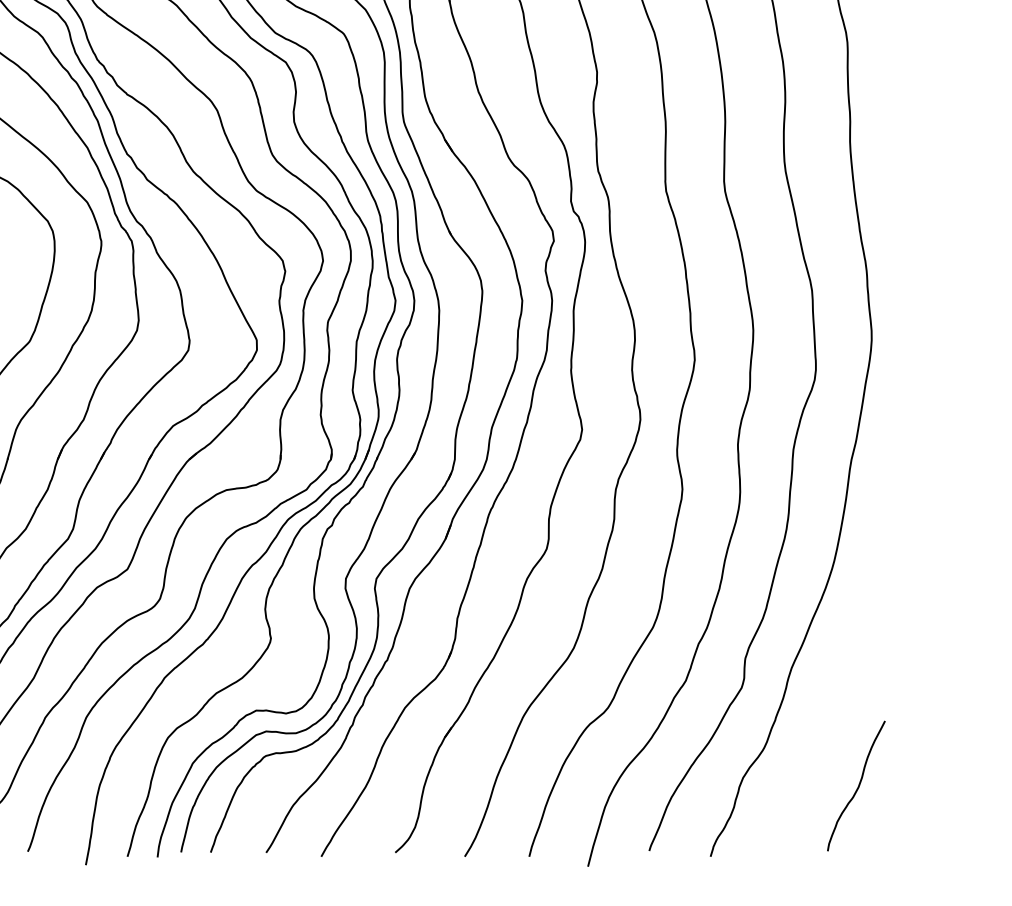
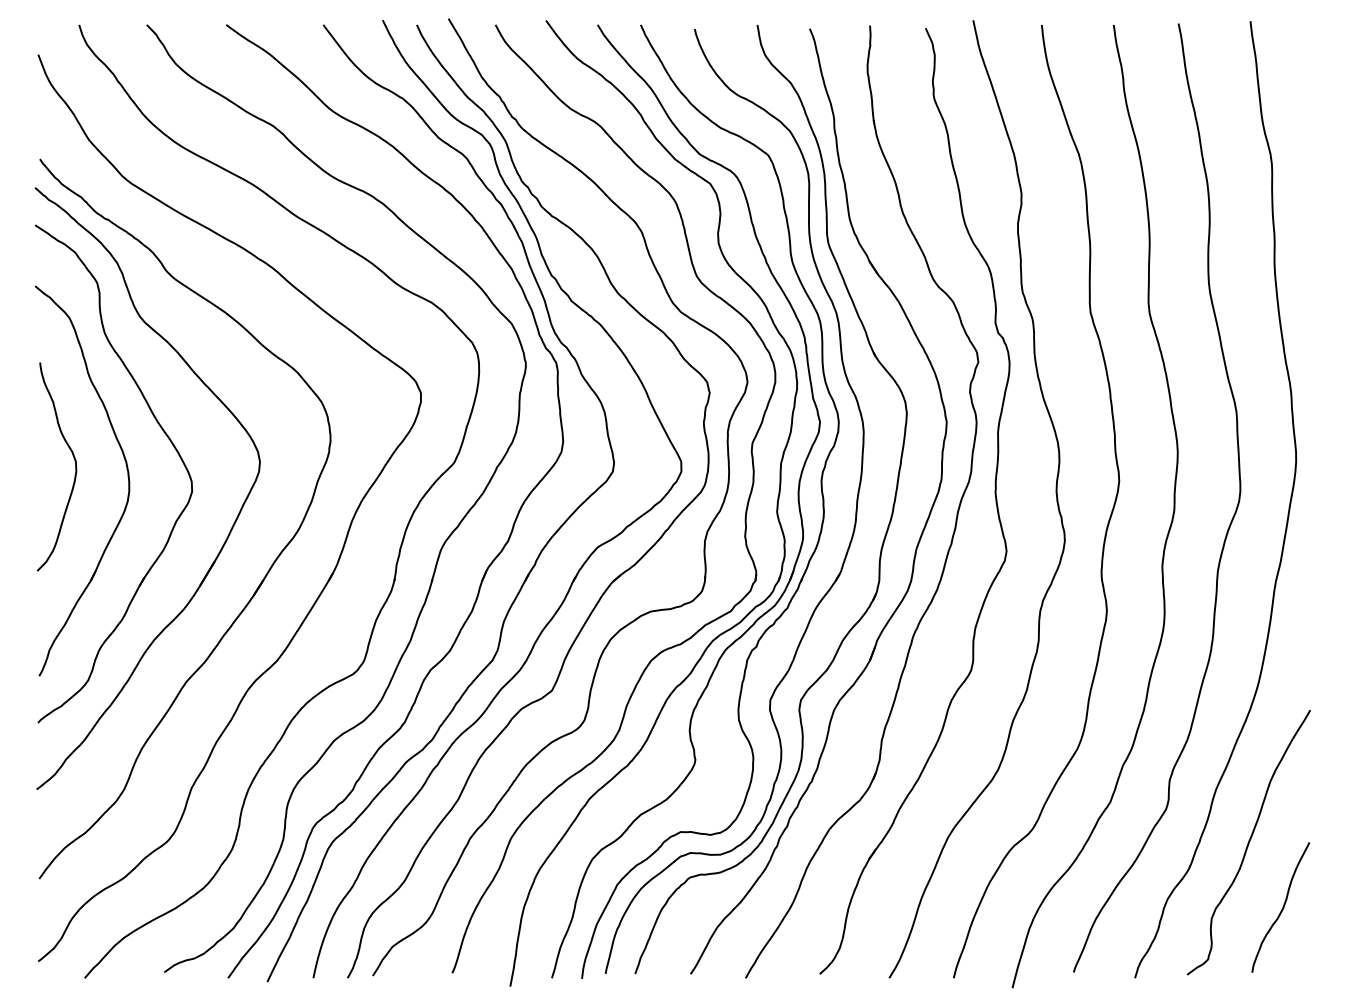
curve: (824, 721) -> (1248, 842), added

